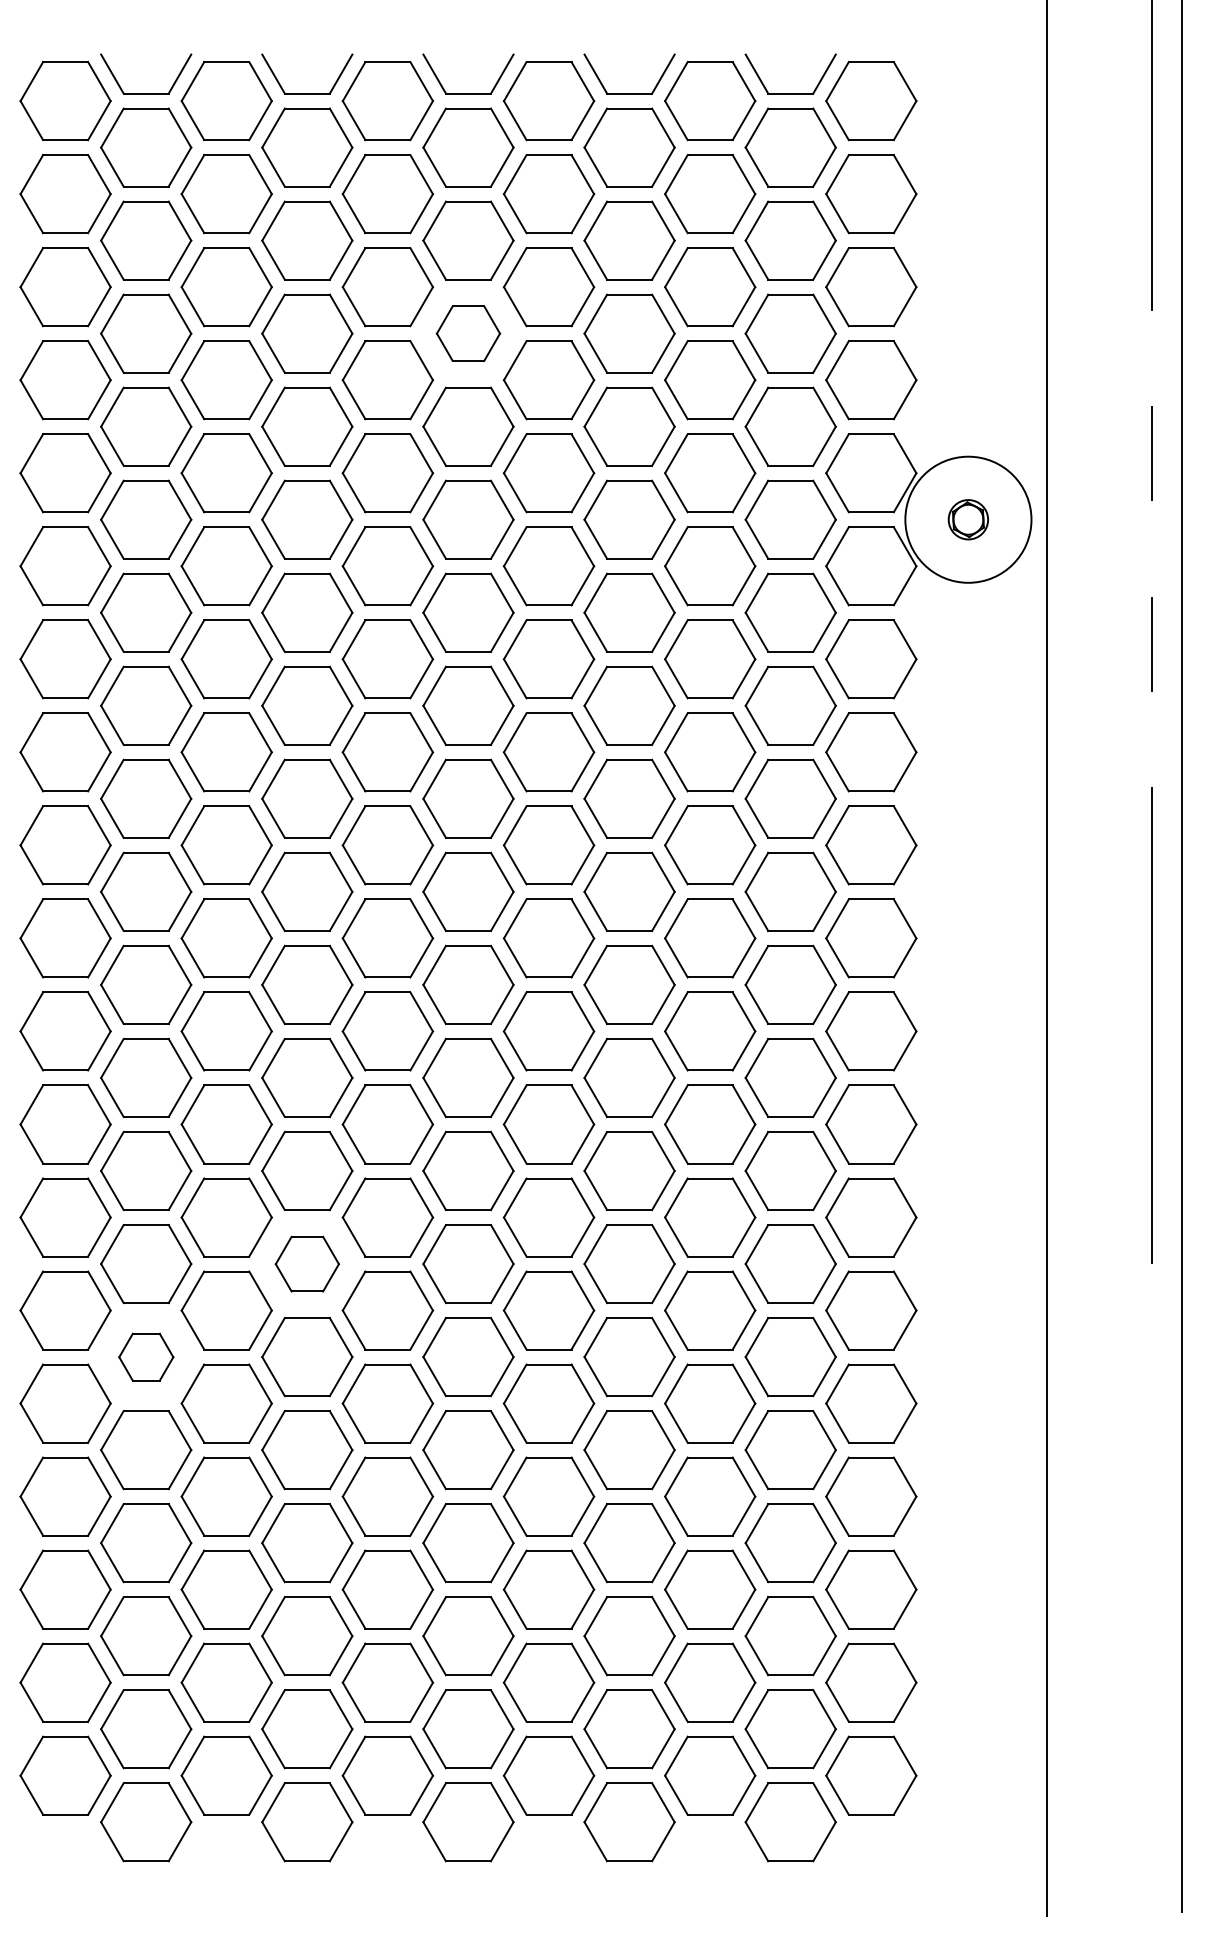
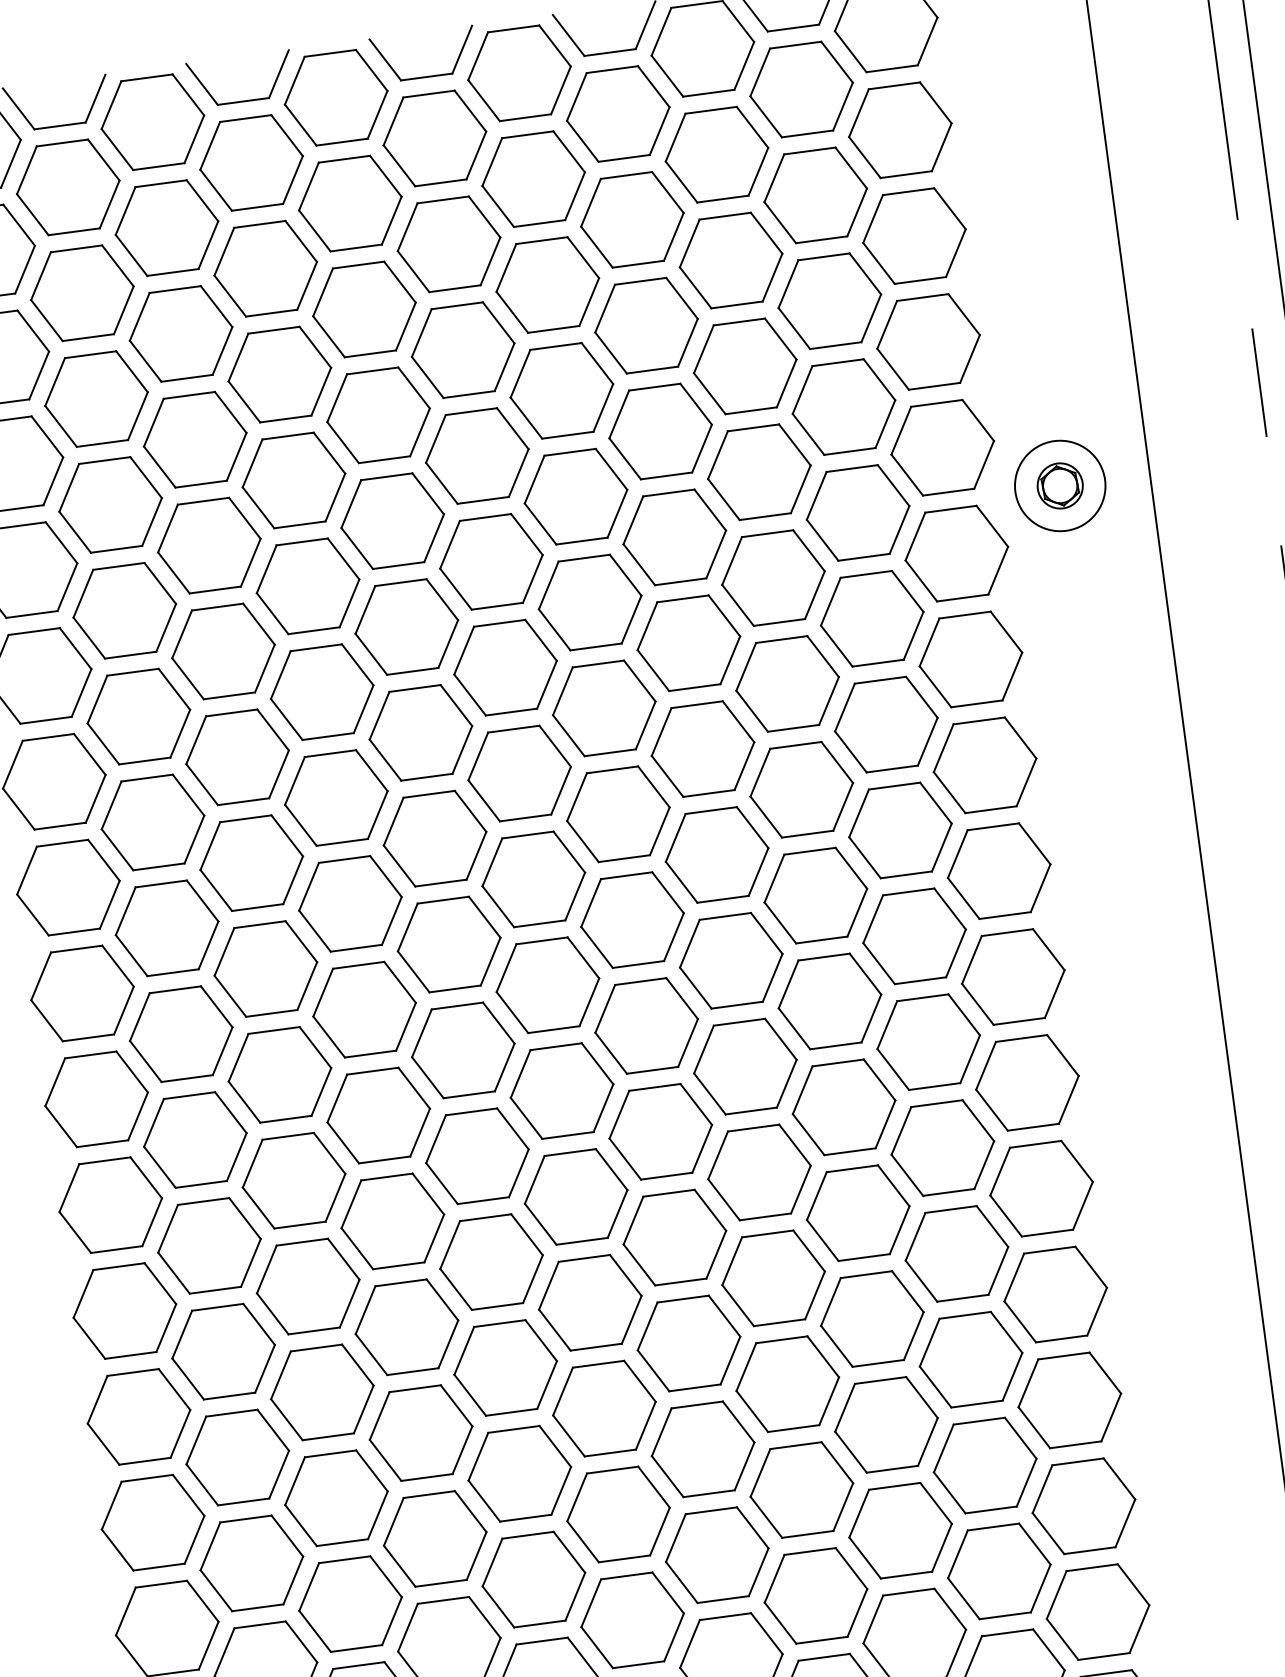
part: (468, 333) -> (463, 349), size x1.43
circle: (968, 519) -> (1060, 485), size x0.62
part: (307, 1264) -> (421, 1433), size x1.43
part: (146, 1357) -> (252, 1563), size x1.67

